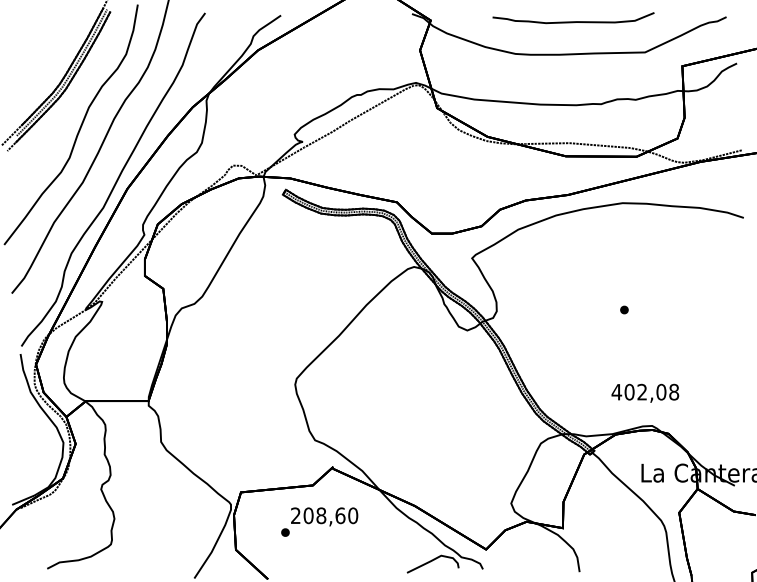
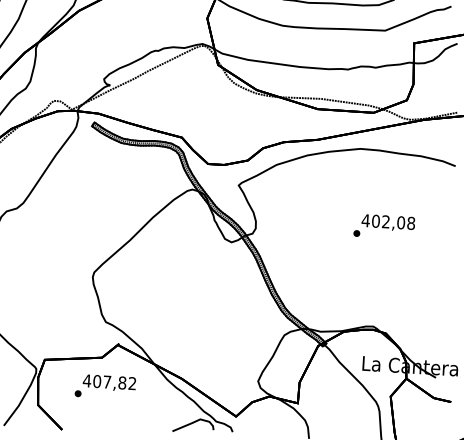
text: (645, 392) -> (388, 222), moved
text: (324, 515) -> (109, 382), 208,60 -> 407,82

